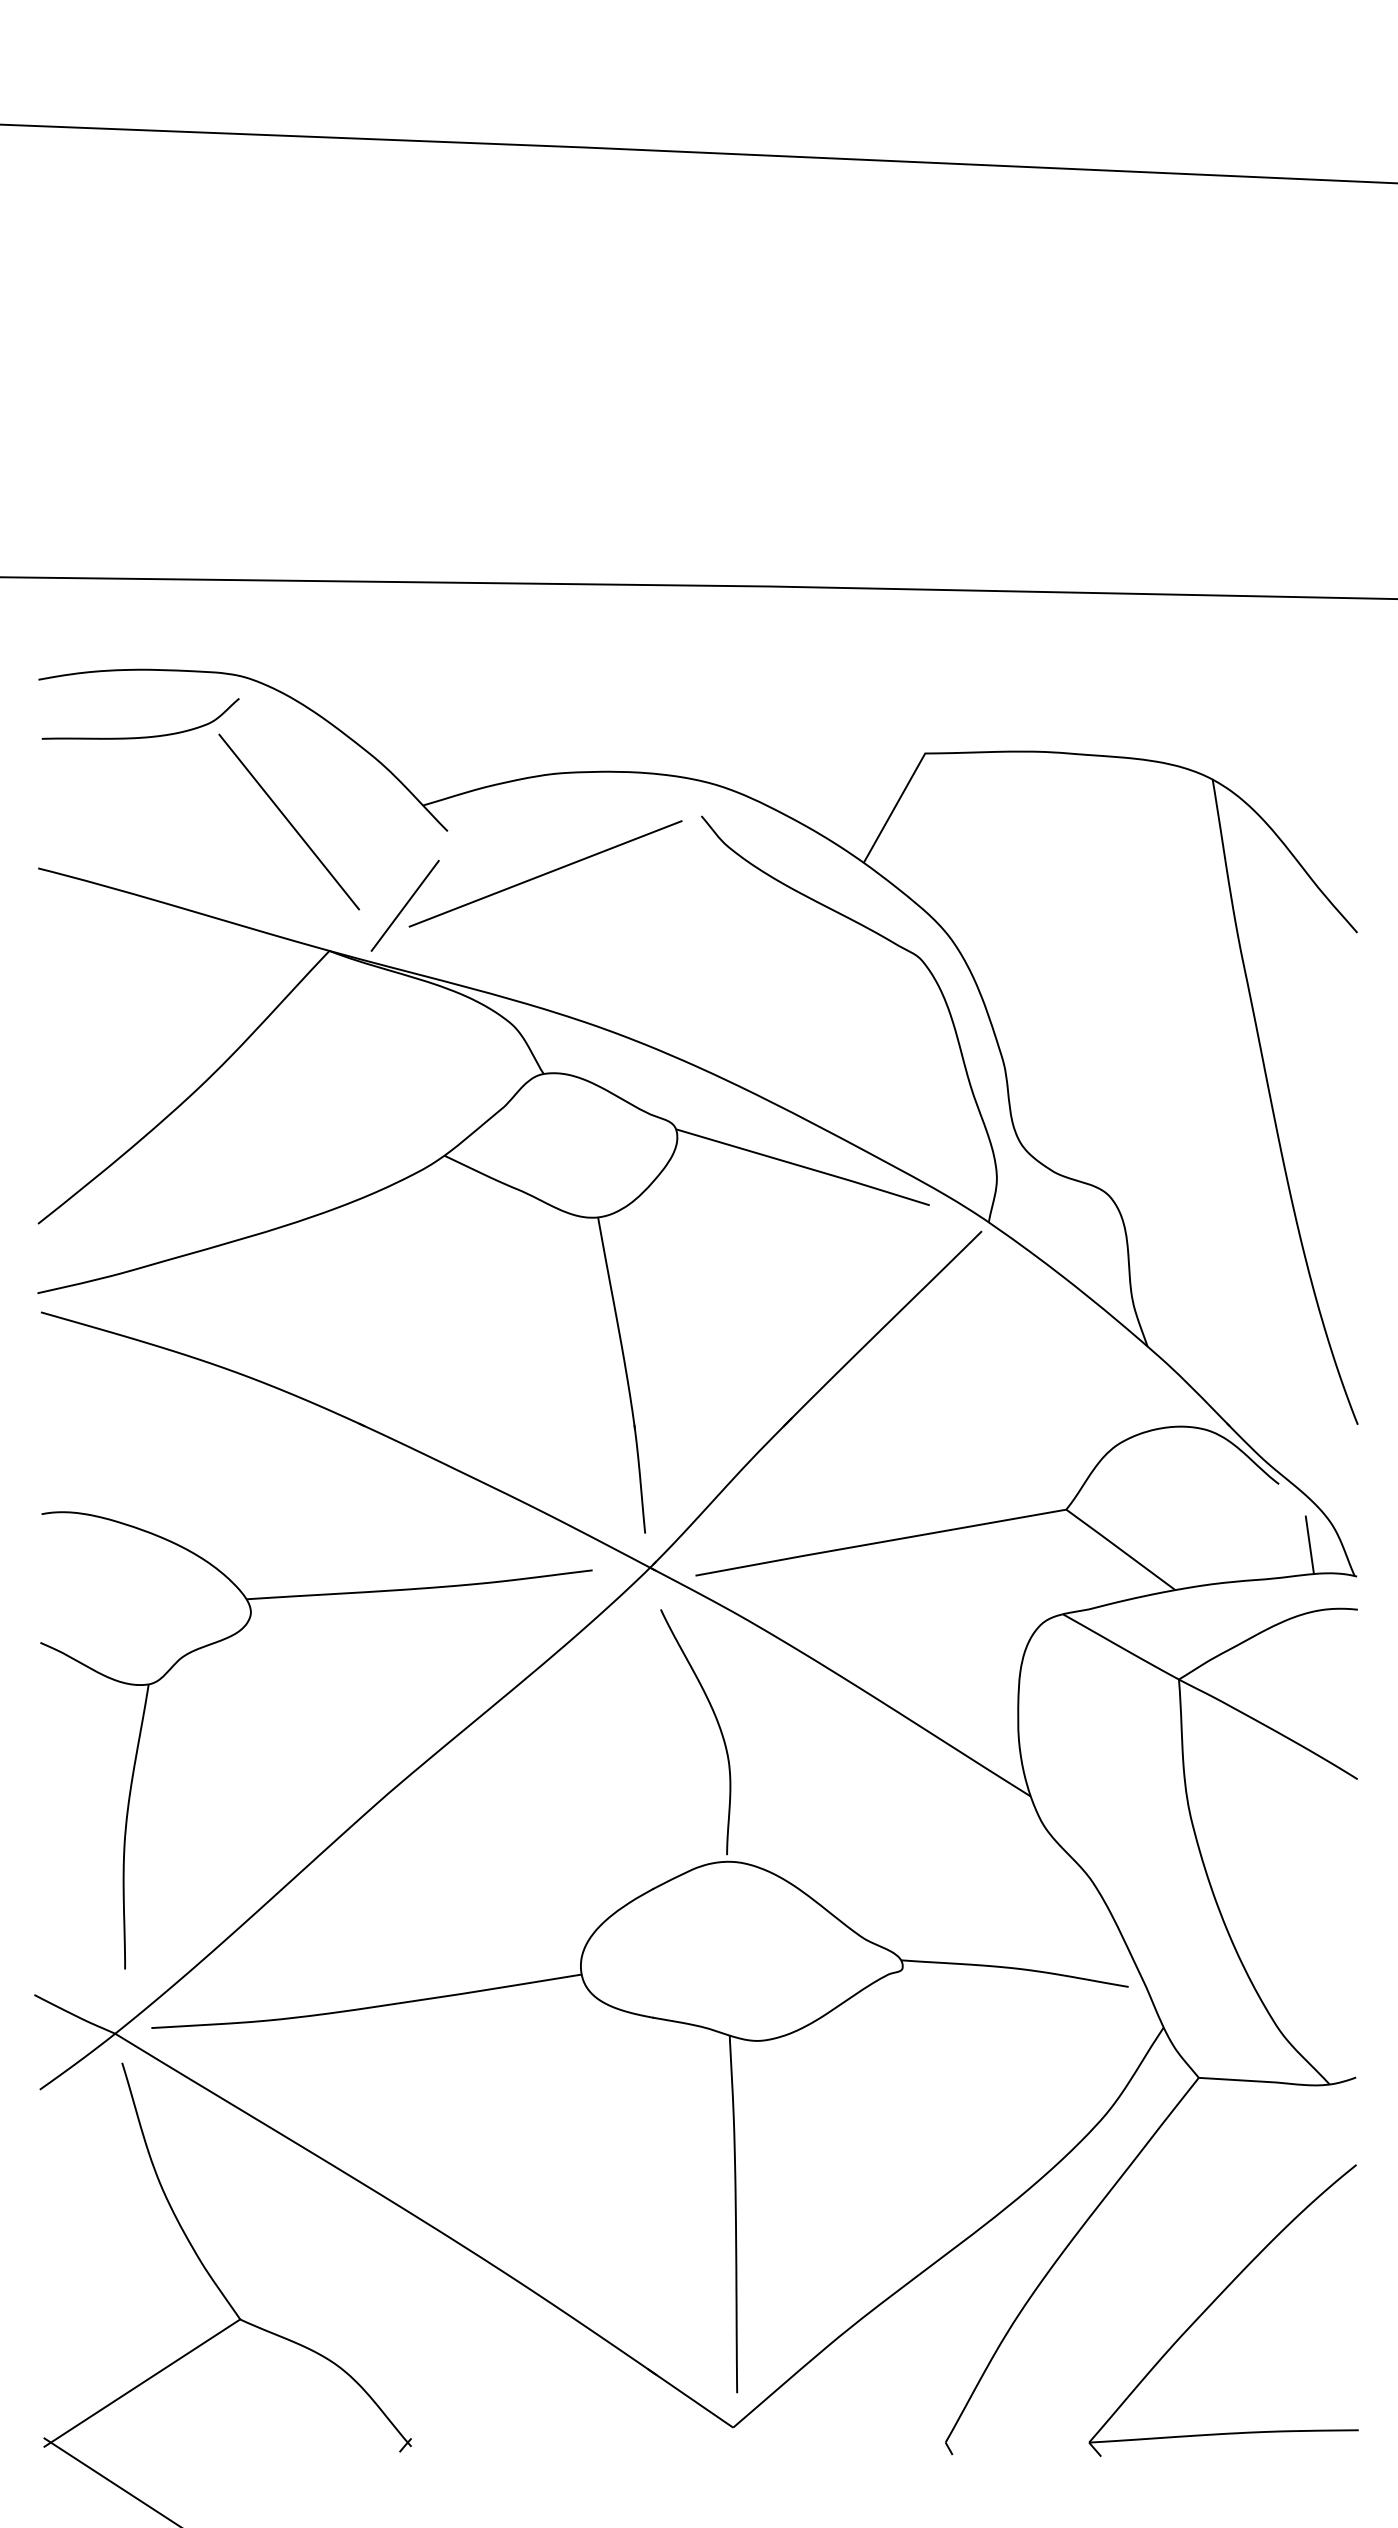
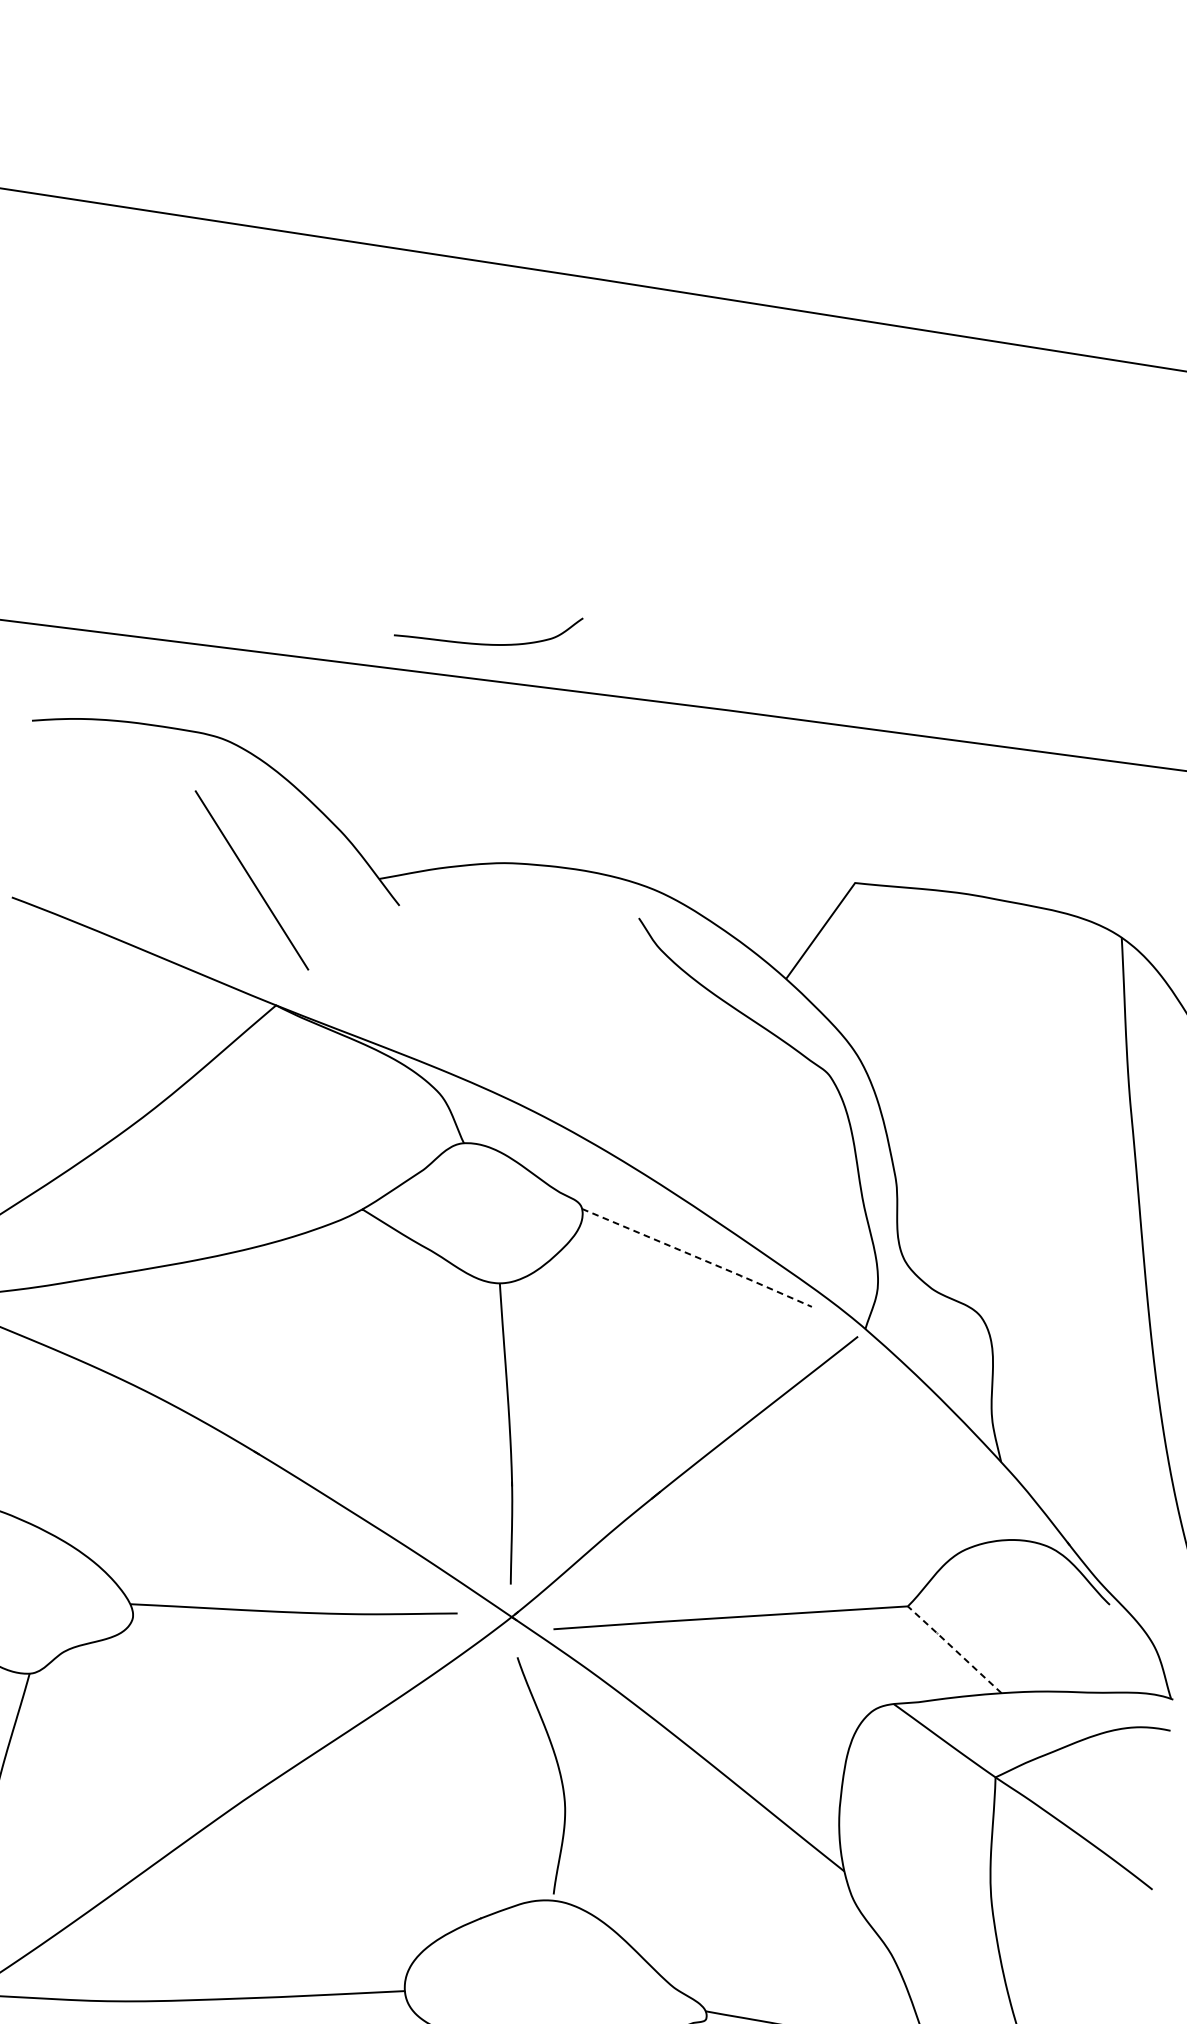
curve: (140, 736) -> (486, 643), moved
line: (545, 873) -> (486, 955), removed
line: (404, 905) -> (351, 970), removed
line: (804, 1167) -> (698, 1258), solid -> dashed
line: (1309, 1545) -> (1131, 1665), removed
line: (1120, 1549) -> (954, 1649), solid -> dashed

